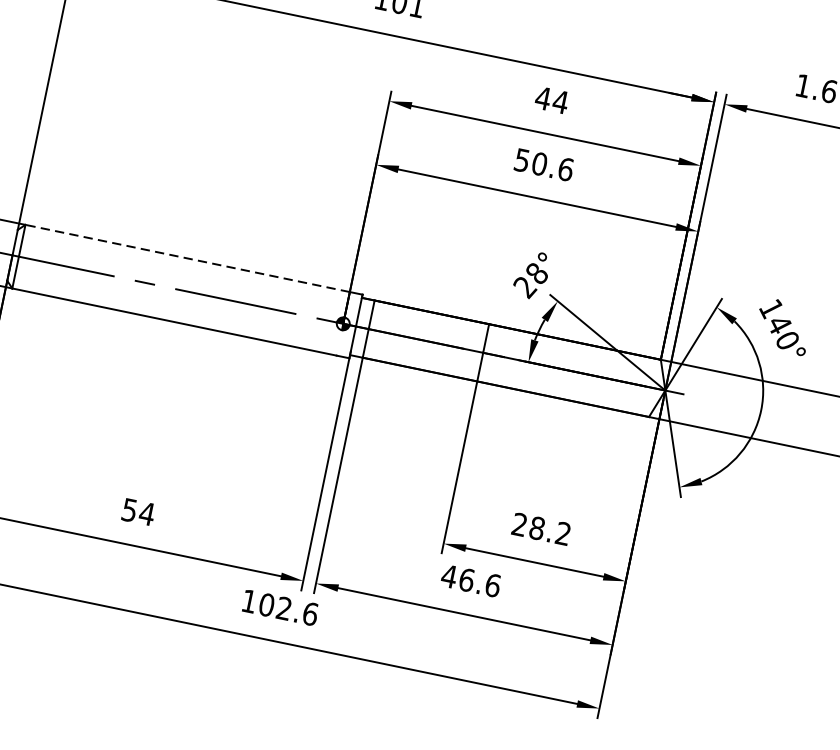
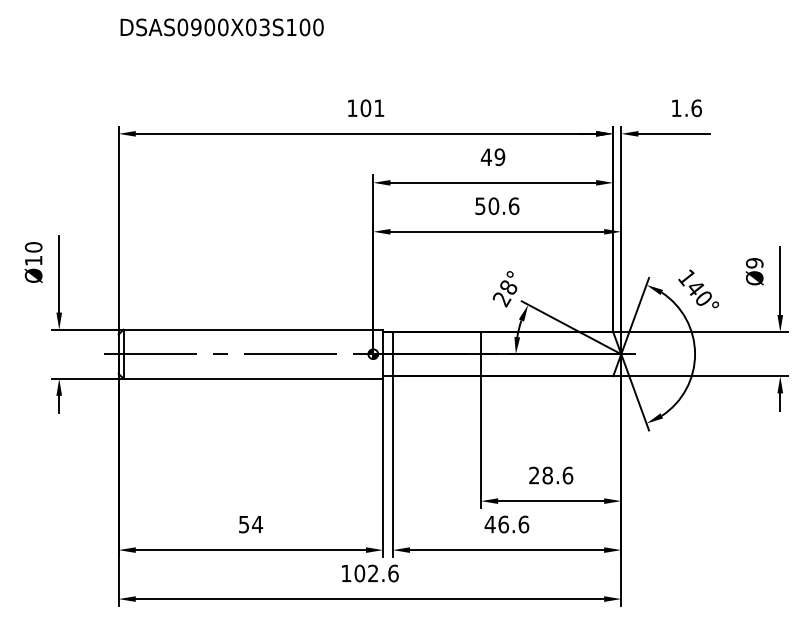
text: (560, 102) -> (499, 157), 44 -> 49
line: (187, 258) -> (248, 329), dashed -> solid
text: (562, 533) -> (567, 475), 28.2 -> 28.6

